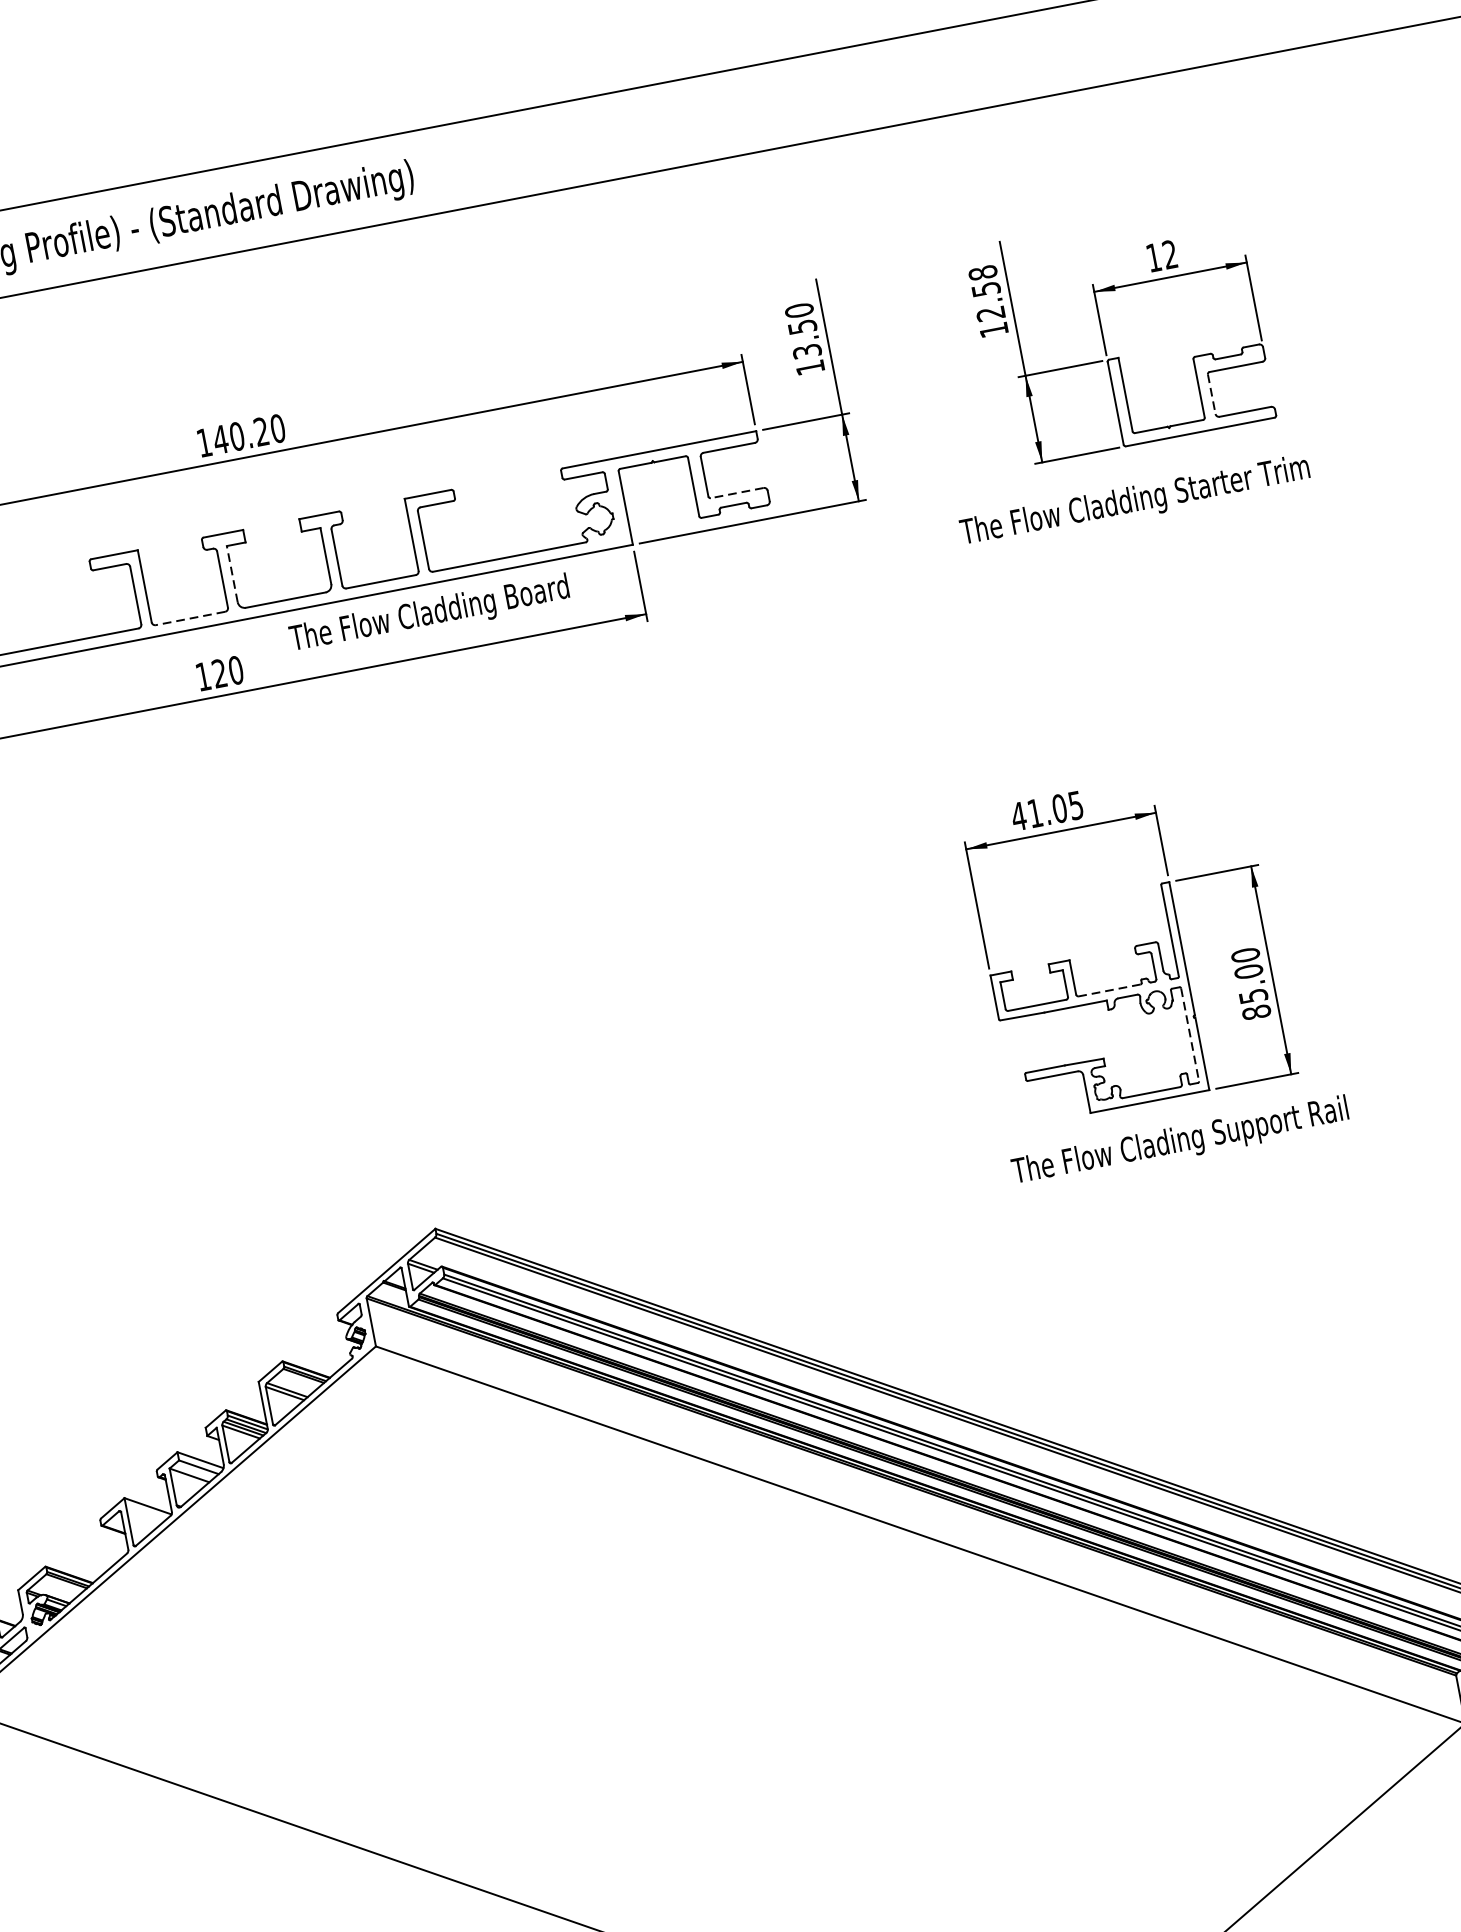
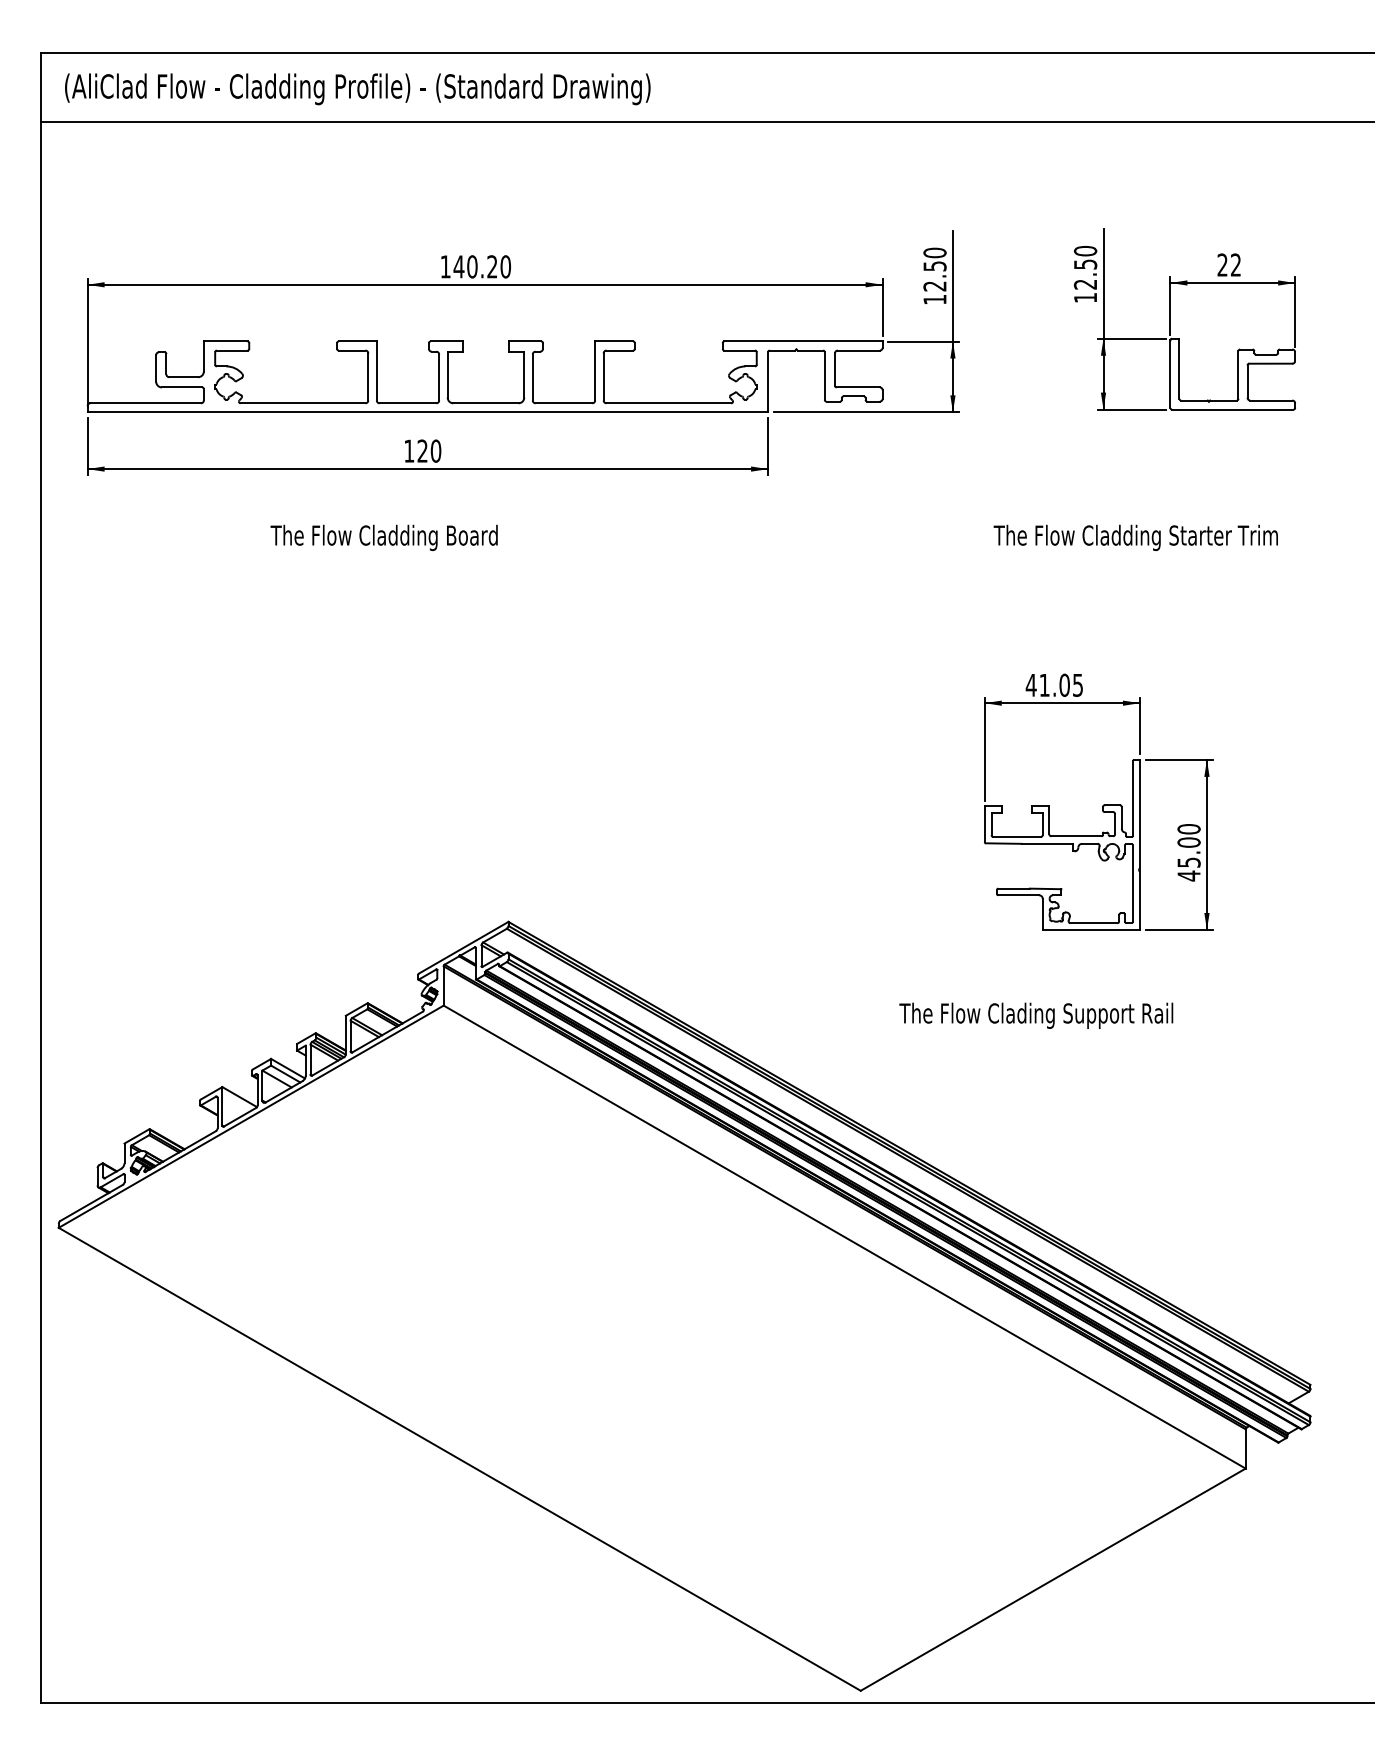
text: (1153, 257) -> (1222, 264), 12 -> 22
text: (983, 273) -> (1085, 251), 12.58 -> 12.50
text: (806, 351) -> (934, 286), 13.50 -> 12.50
line: (1211, 395) -> (1247, 382), dashed -> solid
line: (737, 493) -> (858, 387), dashed -> solid
text: (1134, 501) -> (1135, 537), moved
line: (232, 573) -> (447, 374), dashed -> solid
text: (428, 614) -> (383, 537), moved
line: (189, 618) -> (407, 403), dashed -> solid
line: (1109, 990) -> (1076, 836), dashed -> solid
text: (1255, 1012) -> (1188, 875), 85.00 -> 45.00
line: (1190, 1034) -> (1133, 883), dashed -> solid
text: (1180, 1141) -> (1036, 1015), moved

